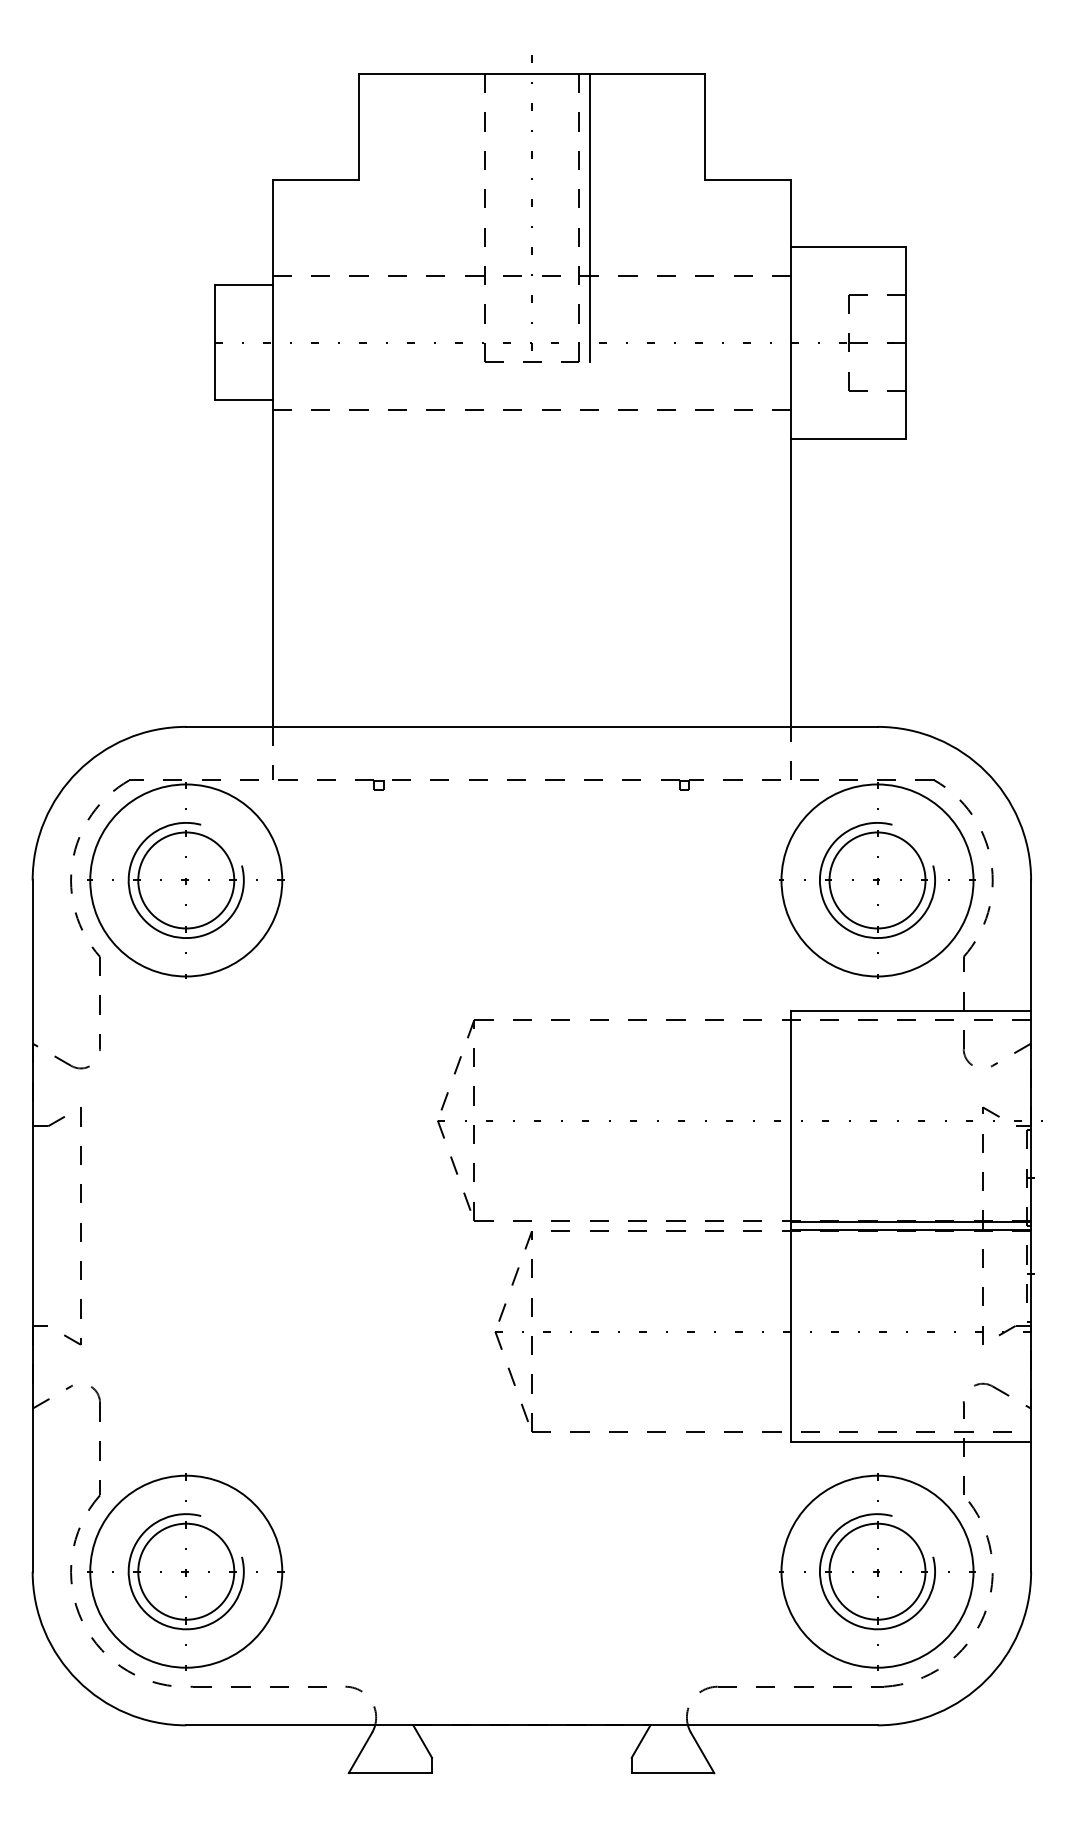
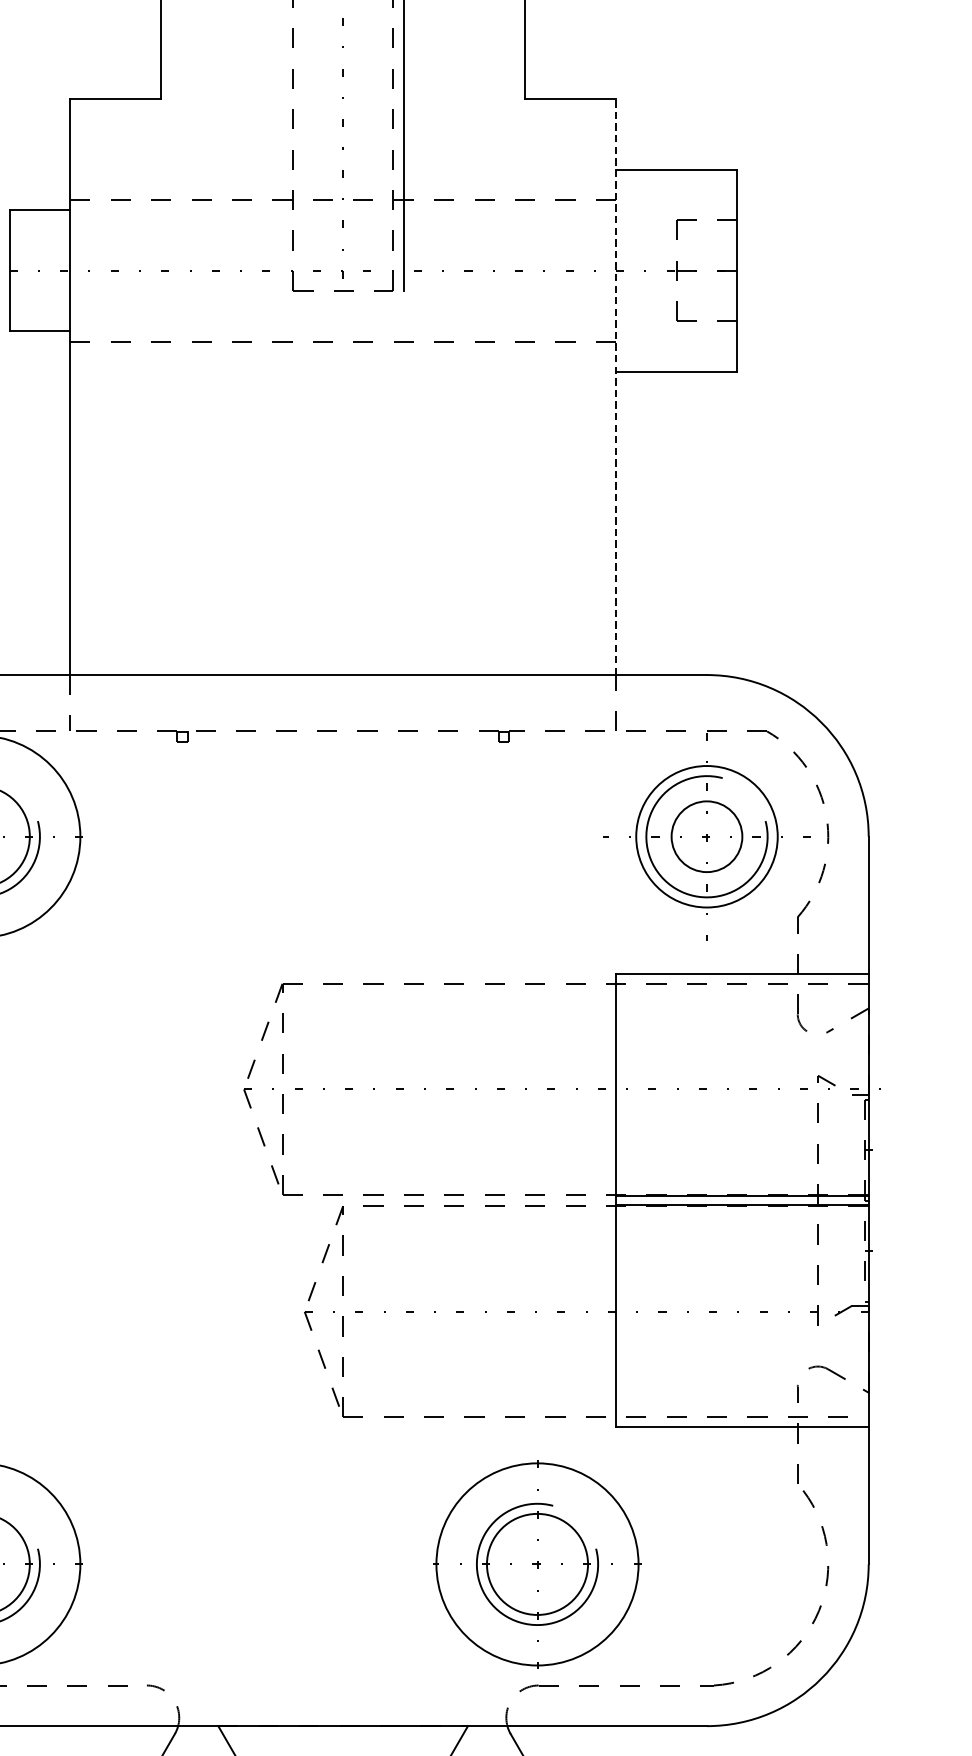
line: (791, 453) -> (616, 387), solid -> dashed
circle: (877, 880) -> (706, 836), size x0.7
circle: (877, 880) -> (706, 836), size x0.7
part: (877, 1571) -> (537, 1564), moved

